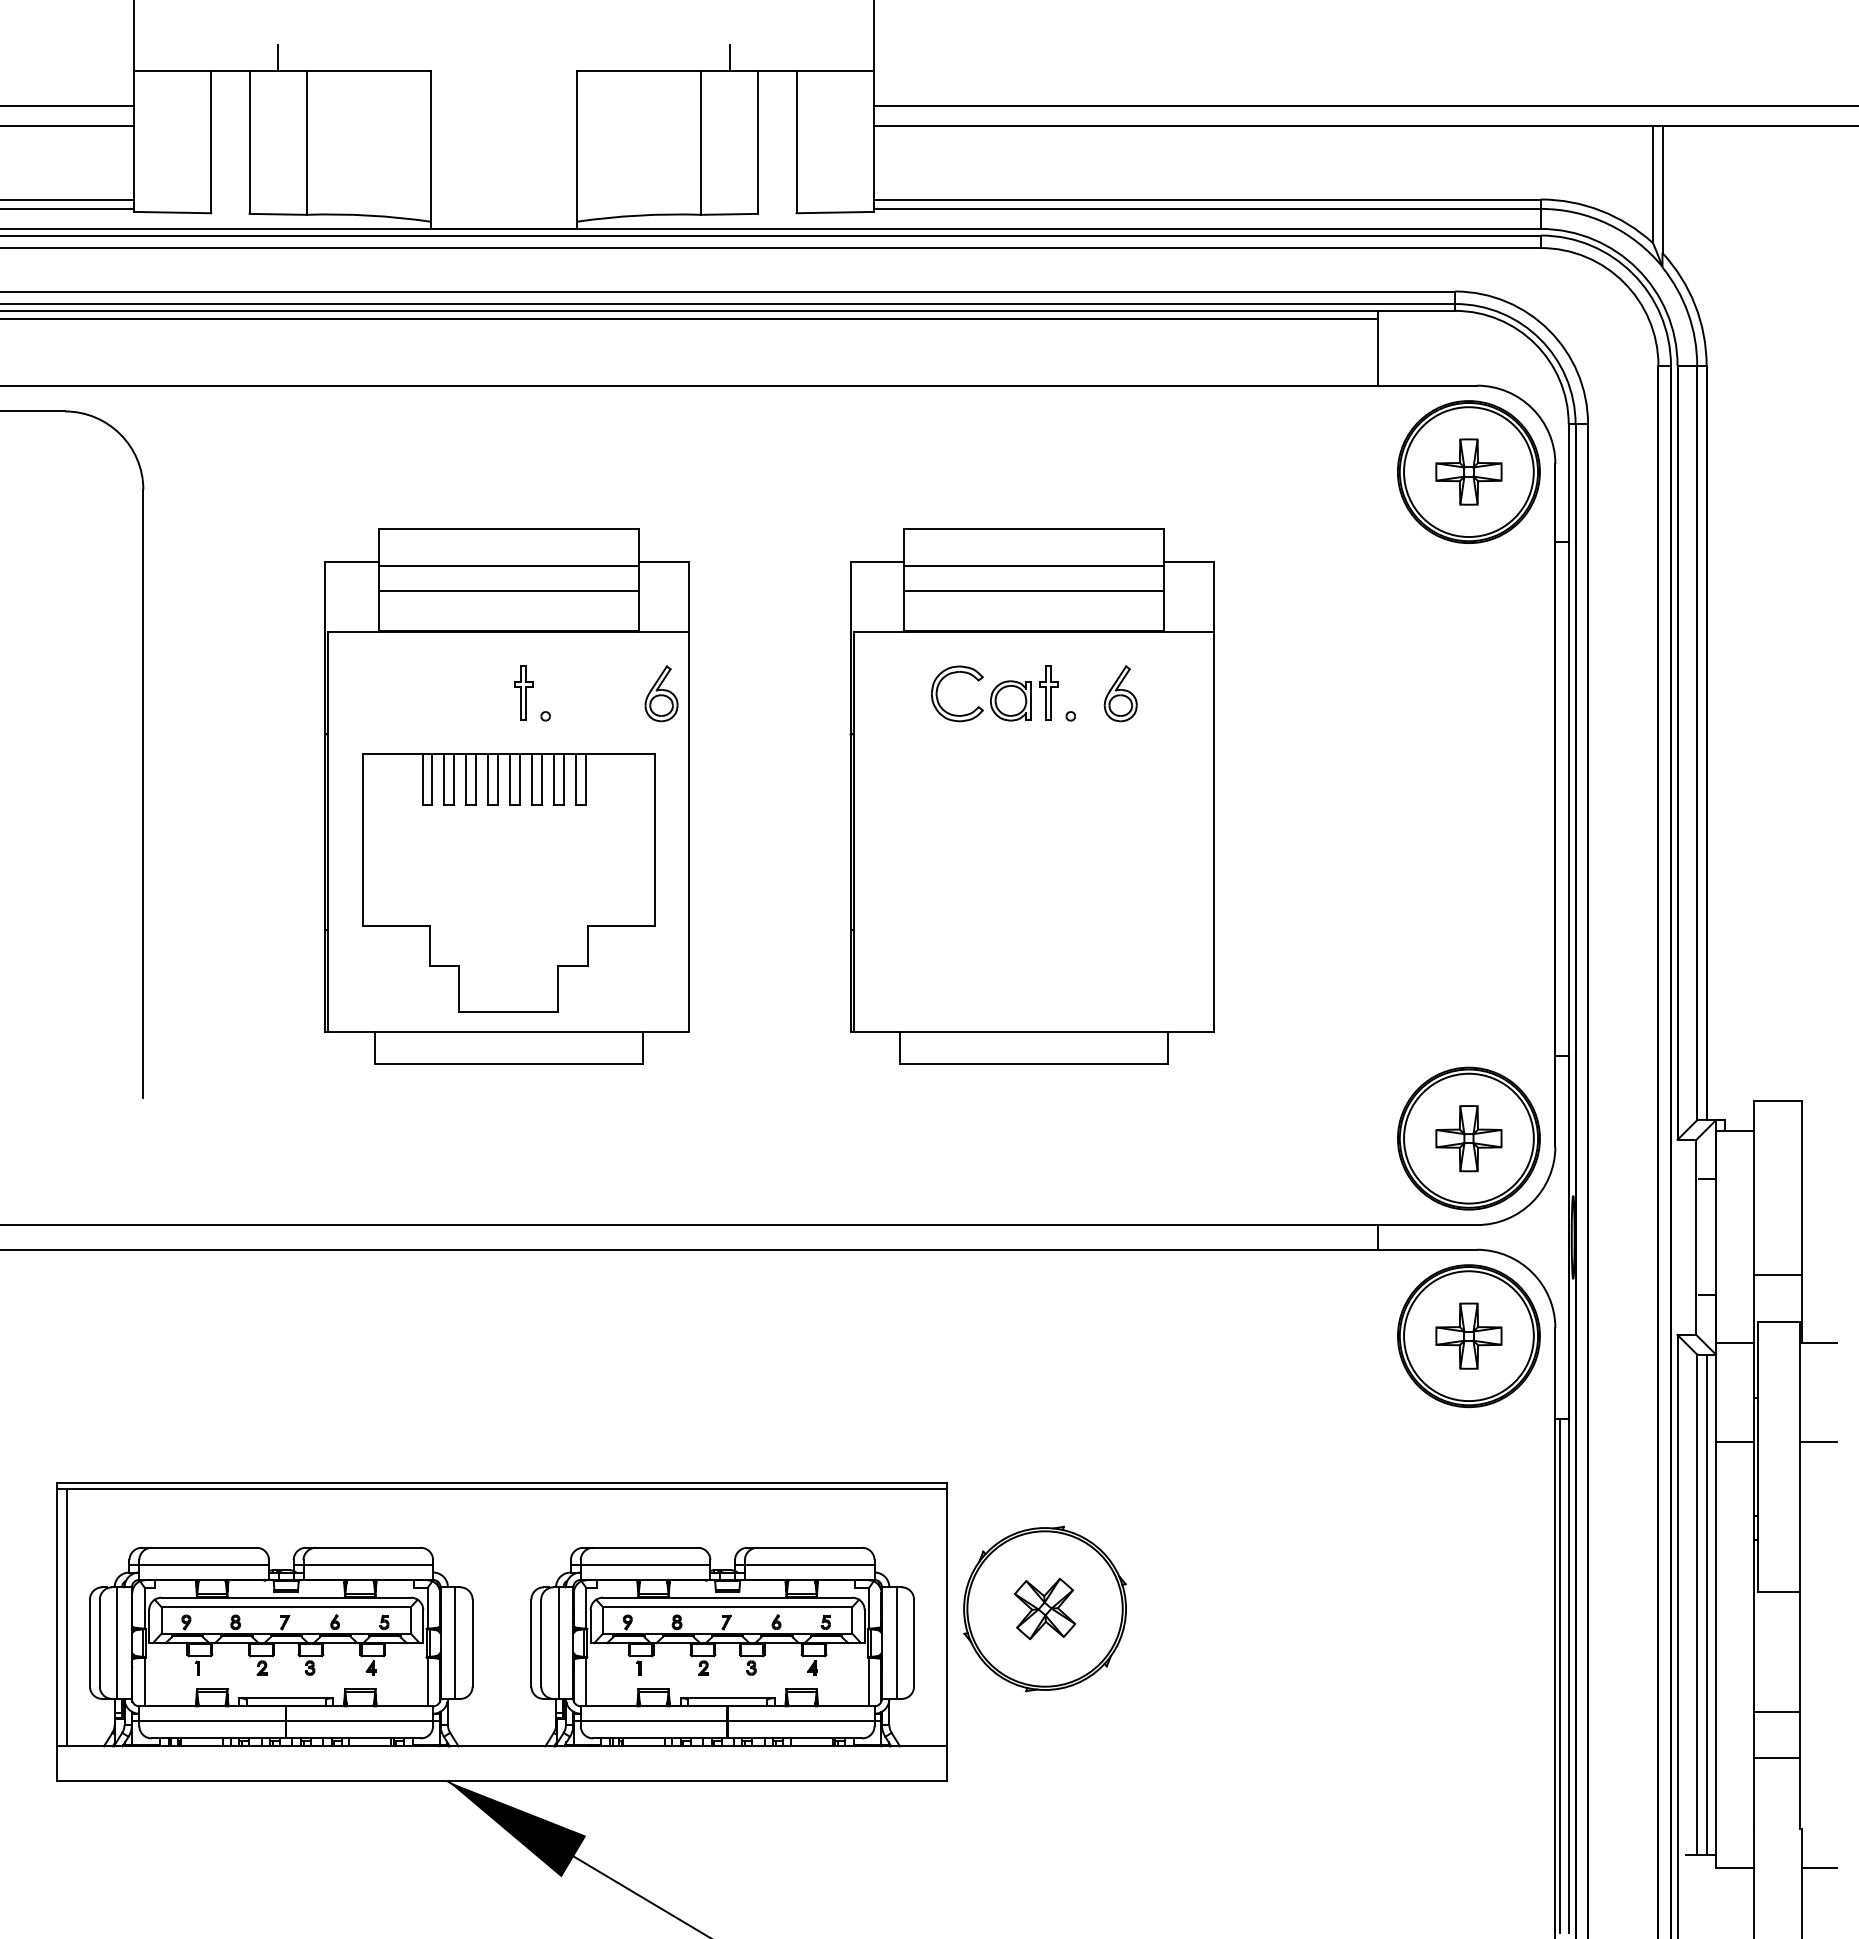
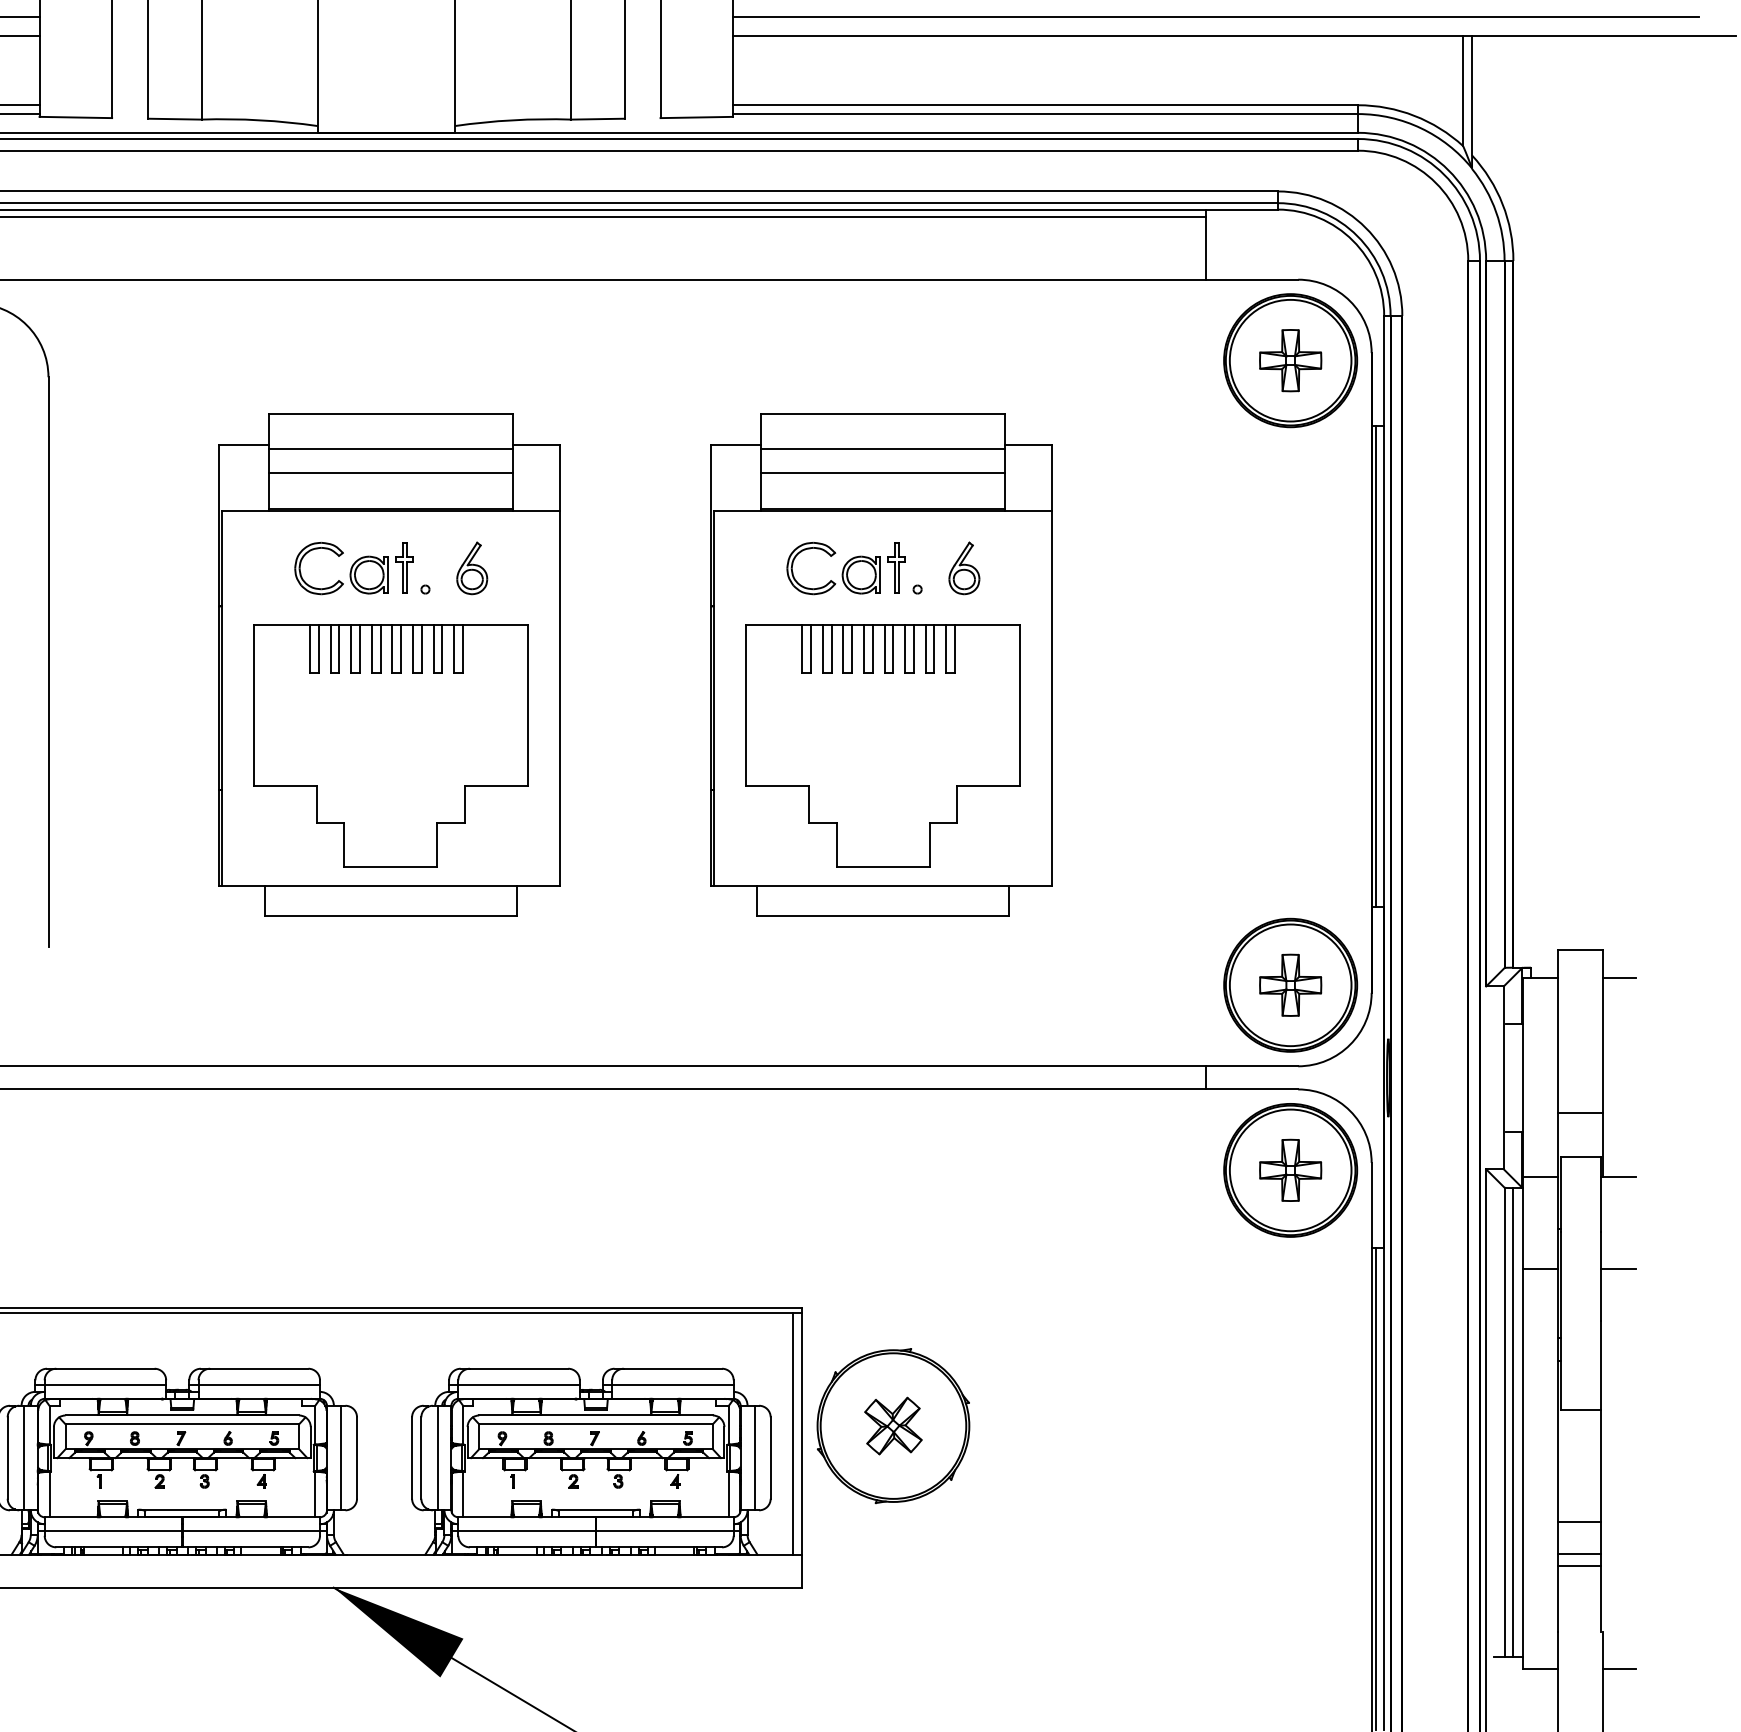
part: (661, 693) -> (472, 568), moved
part: (465, 694) -> (350, 569), added
line: (1559, 798) -> (1375, 666), added
part: (1033, 882) -> (882, 745), added
line: (1819, 1130) -> (1619, 977), added
line: (937, 1617) -> (792, 1434), added
line: (1776, 1745) -> (1578, 1553), added

